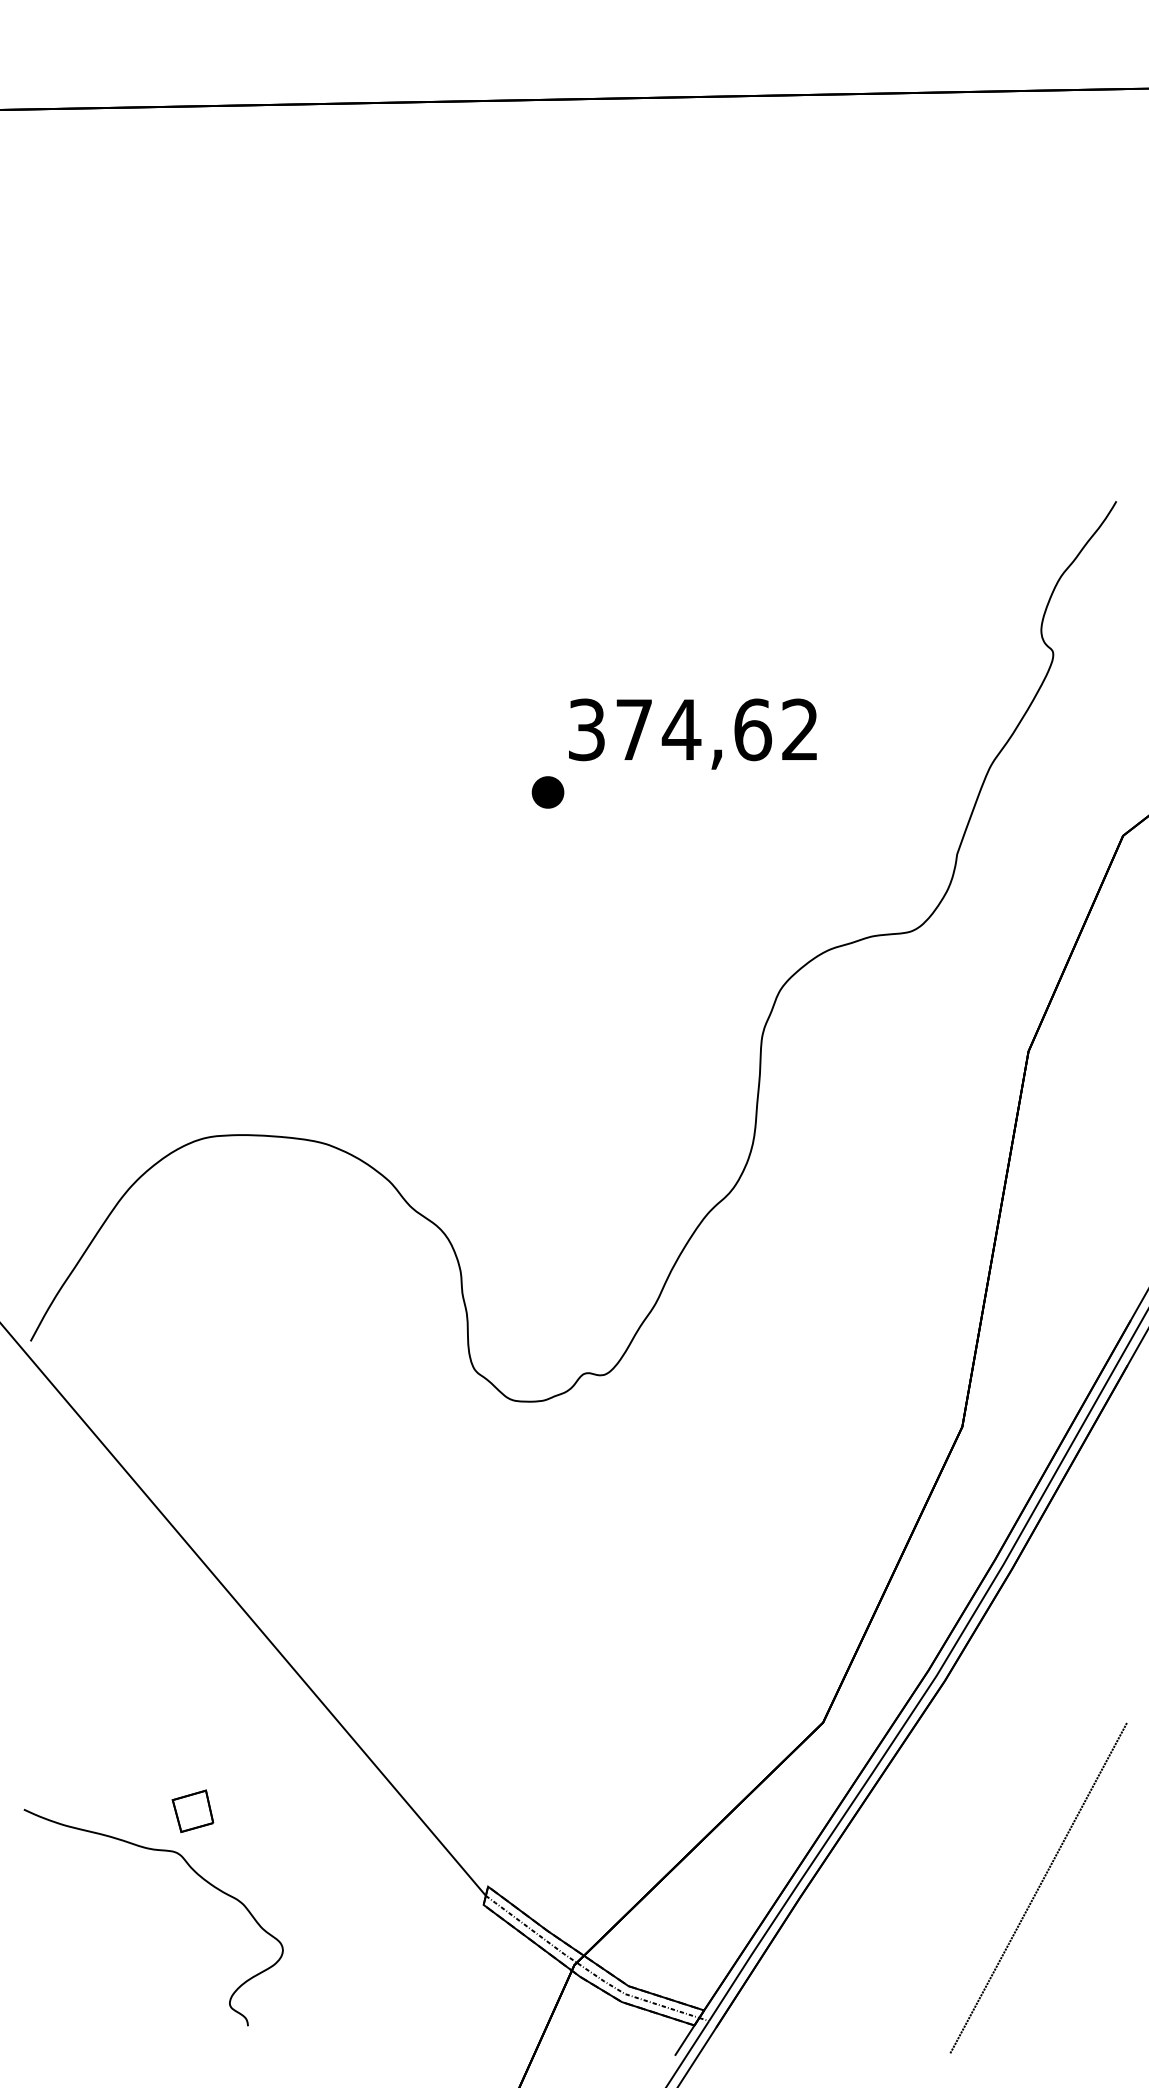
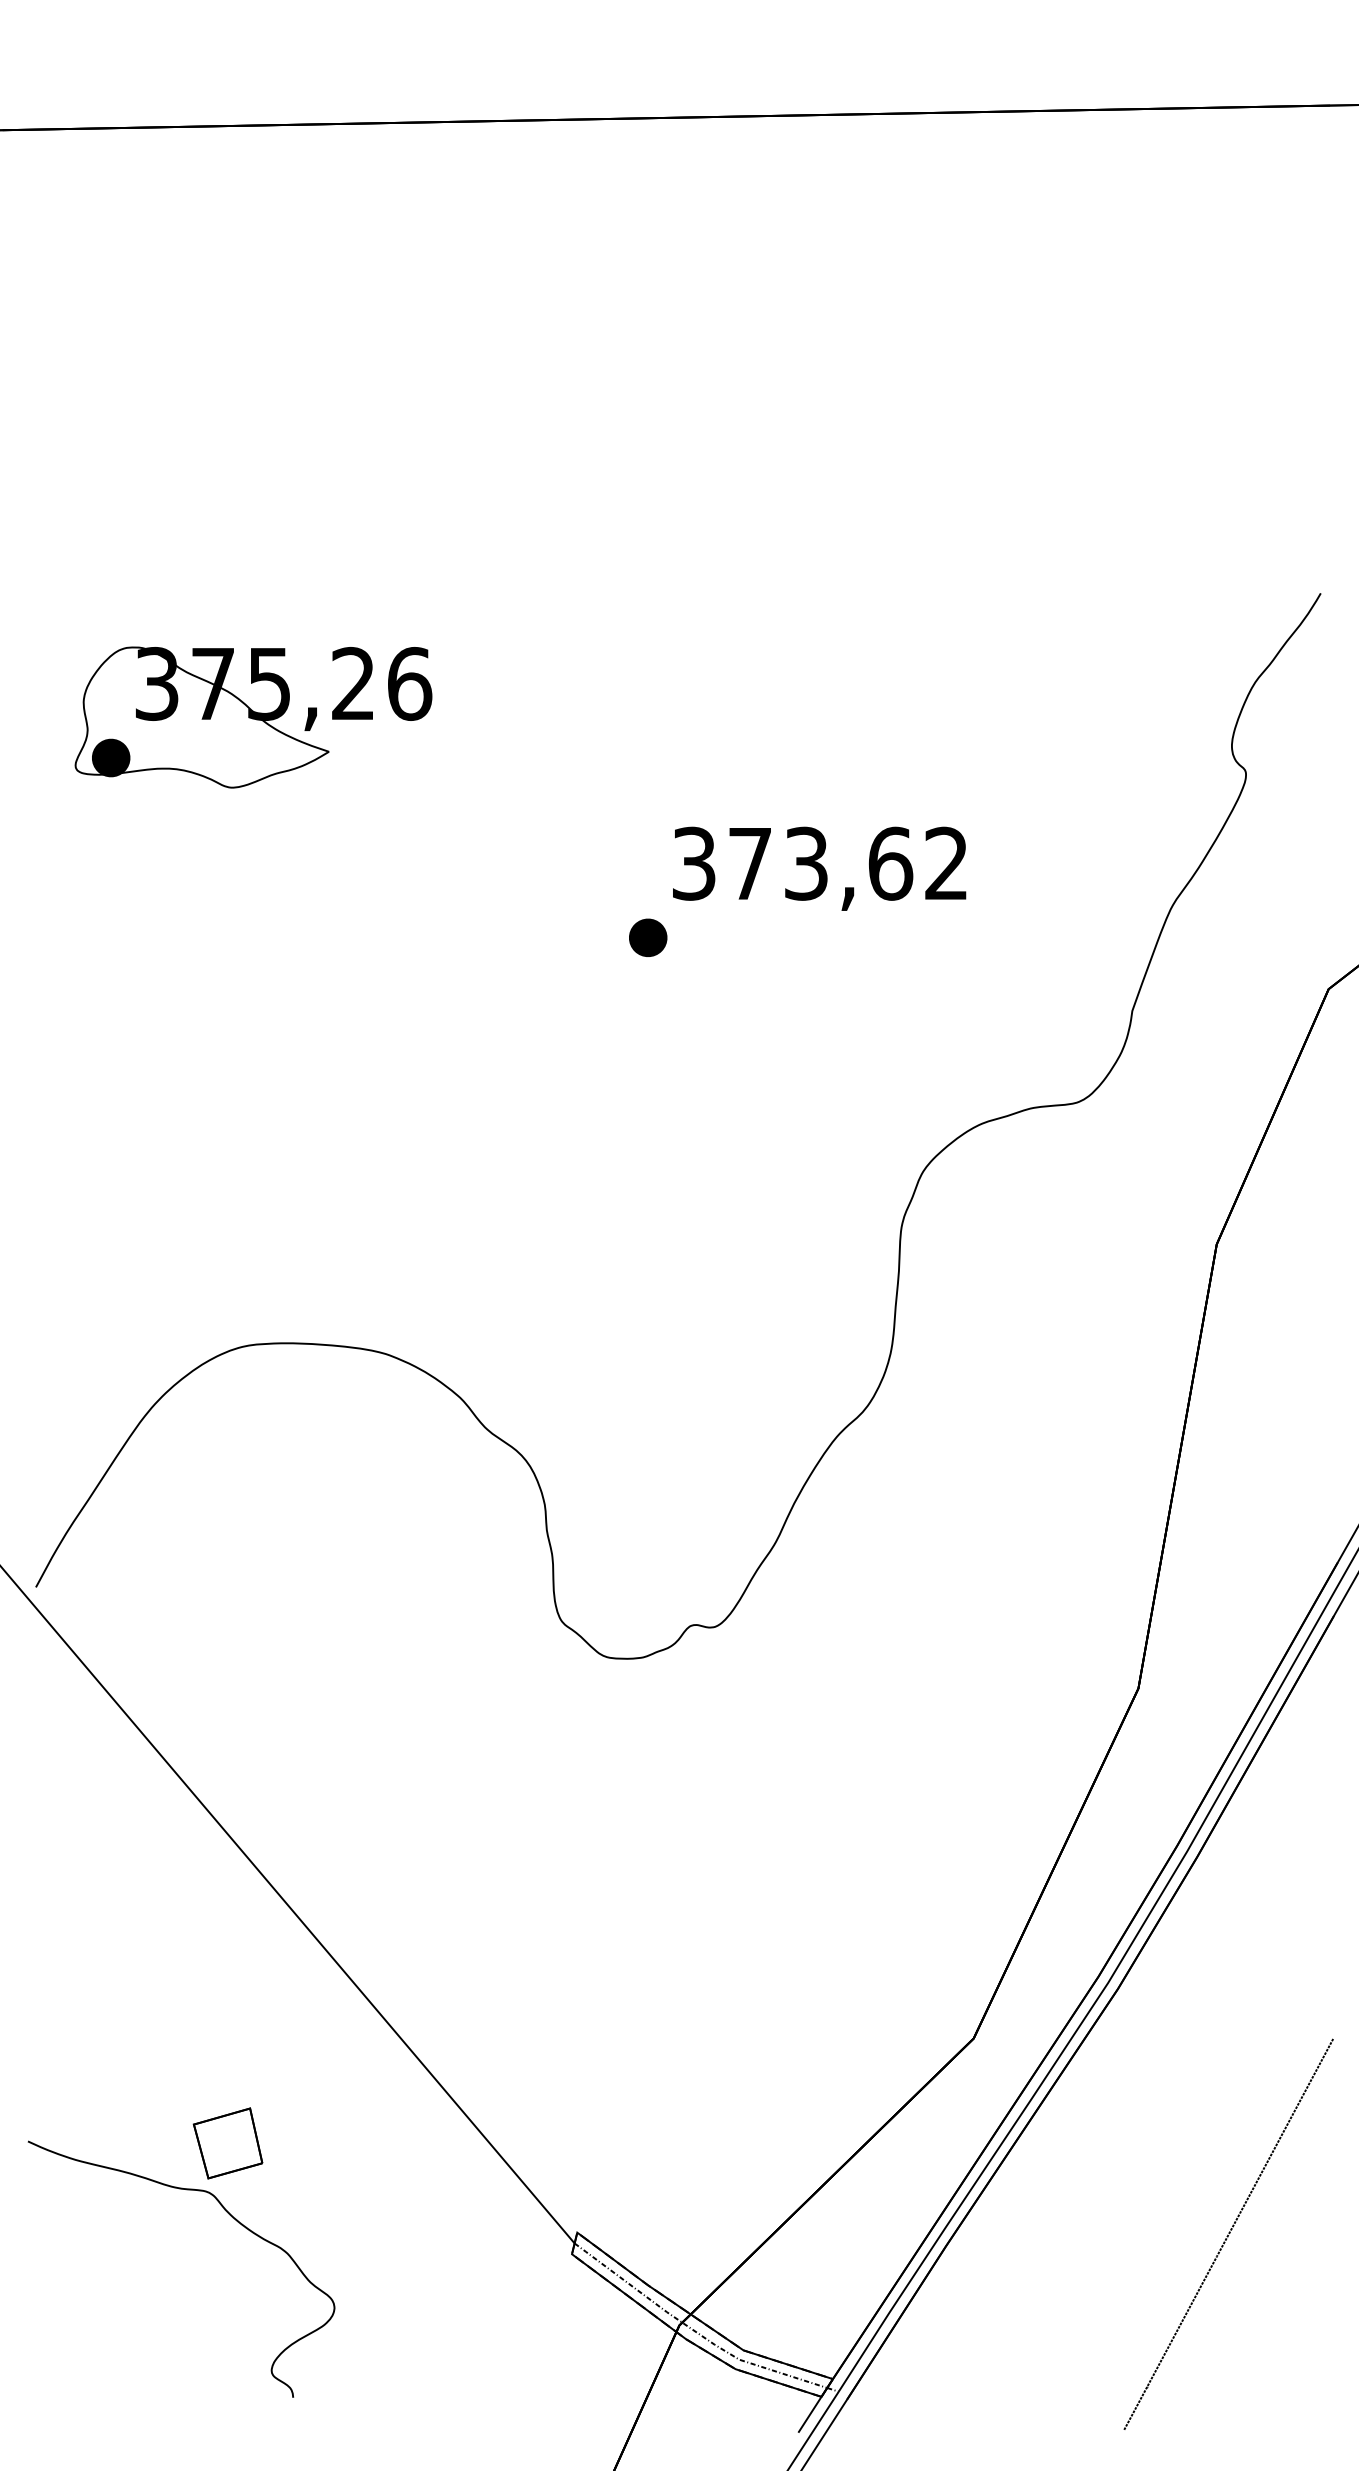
part: (214, 606) -> (253, 717), added
text: (680, 729) -> (805, 863), 374,62 -> 373,62
part: (192, 1811) -> (227, 2143), size x1.43

